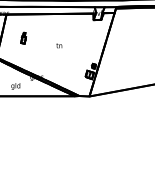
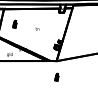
part: (89, 120) -> (56, 76), added

